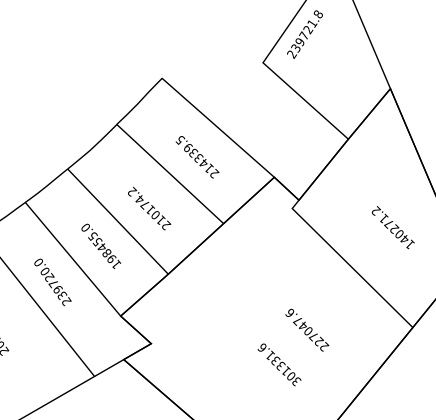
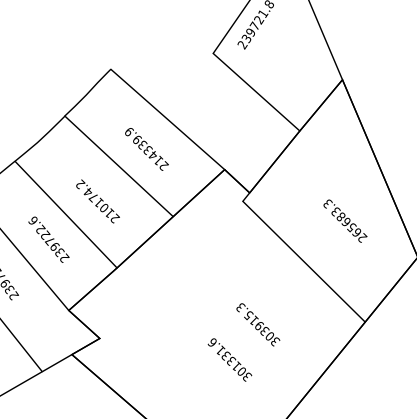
text: (180, 140) -> (129, 132), 214339.5 -> 214339.9
text: (393, 227) -> (345, 220), 140271.2 -> 265683.3
text: (101, 246) -> (49, 239), 198455.0 -> 239722.6
text: (307, 329) -> (258, 324), 227047.6 -> 303915.3

